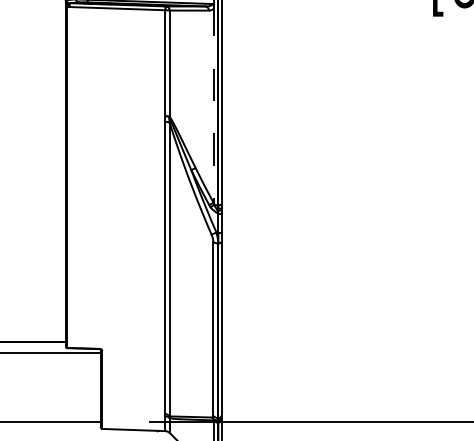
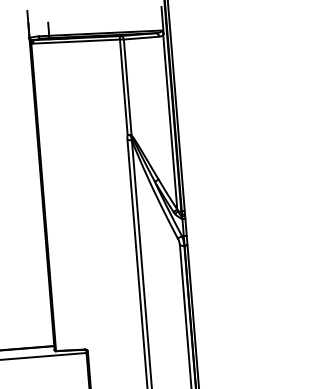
line: (213, 103) -> (170, 120), dashed -> solid

